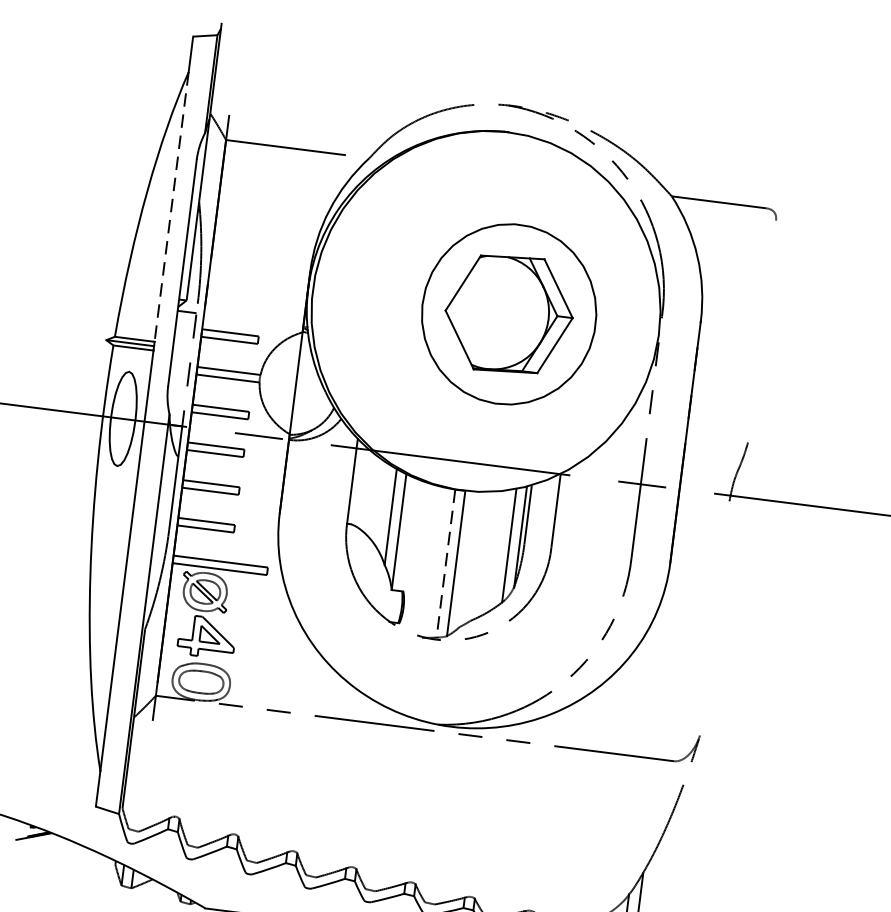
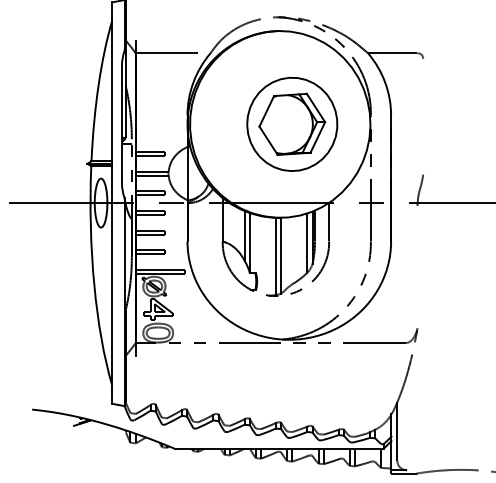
line: (172, 207) -> (112, 91), dashed -> solid
line: (446, 563) -> (276, 256), dashed -> solid

